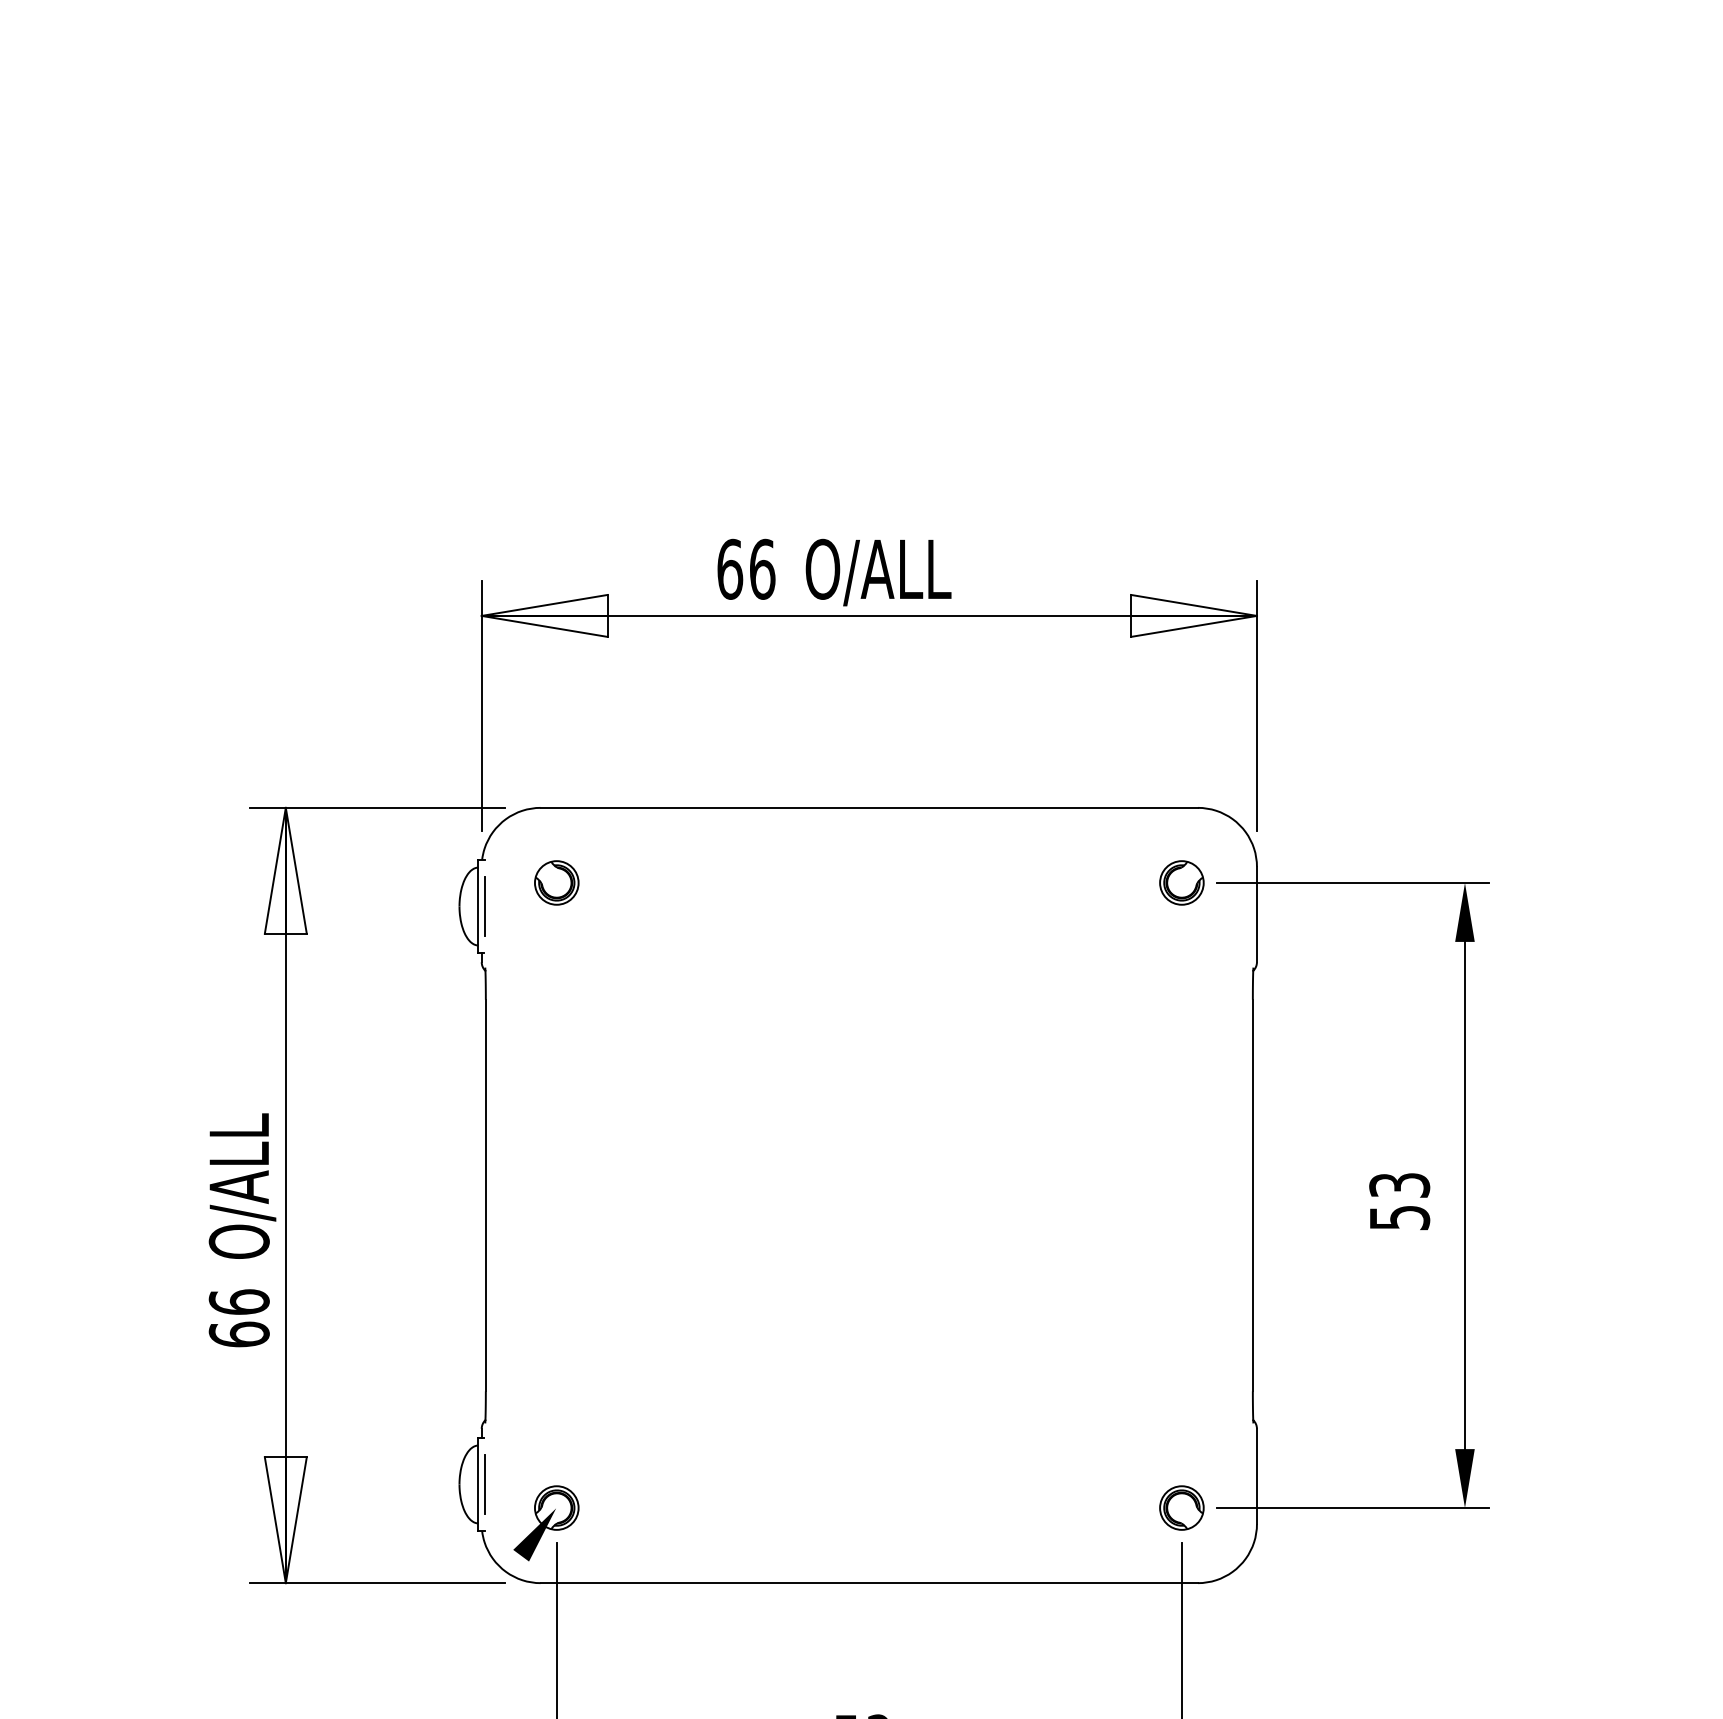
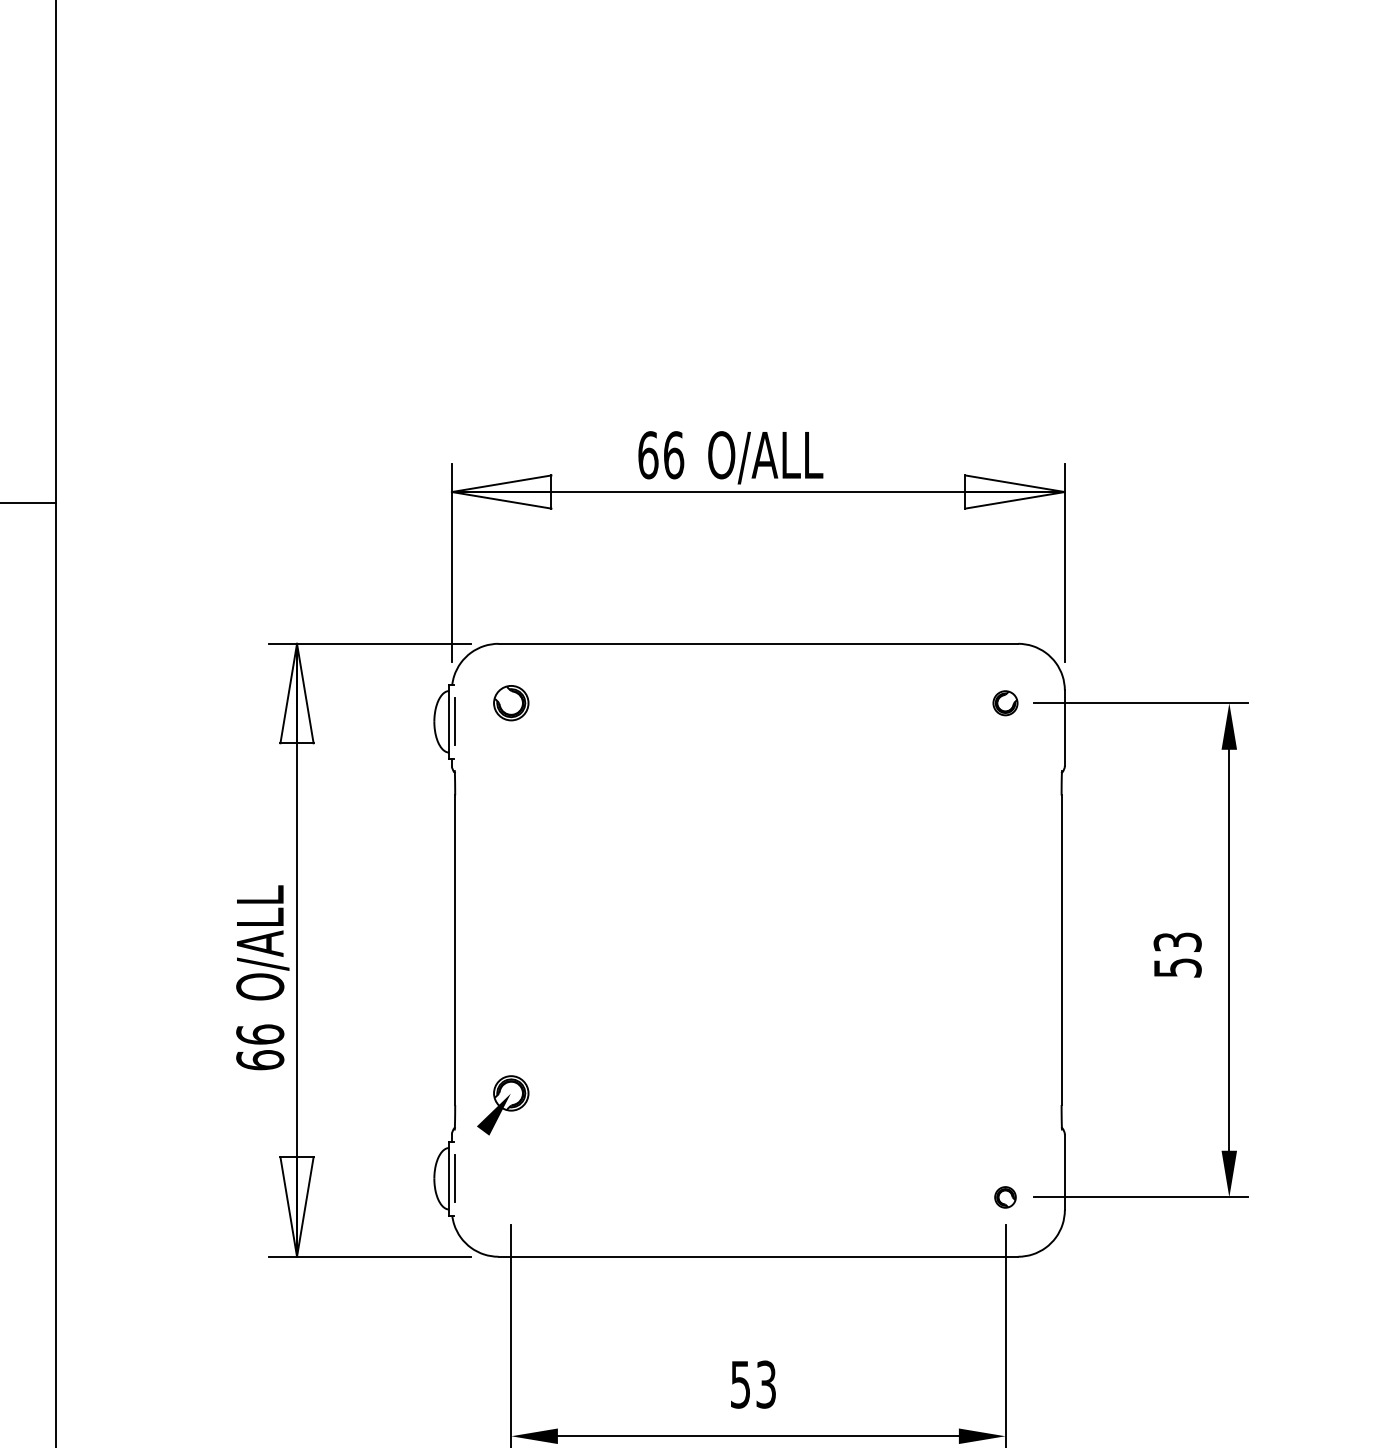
part: (1181, 883) -> (1005, 703), size x0.7
part: (1181, 1508) -> (1005, 1197), size x0.6
part: (546, 1523) -> (503, 1105), moved

